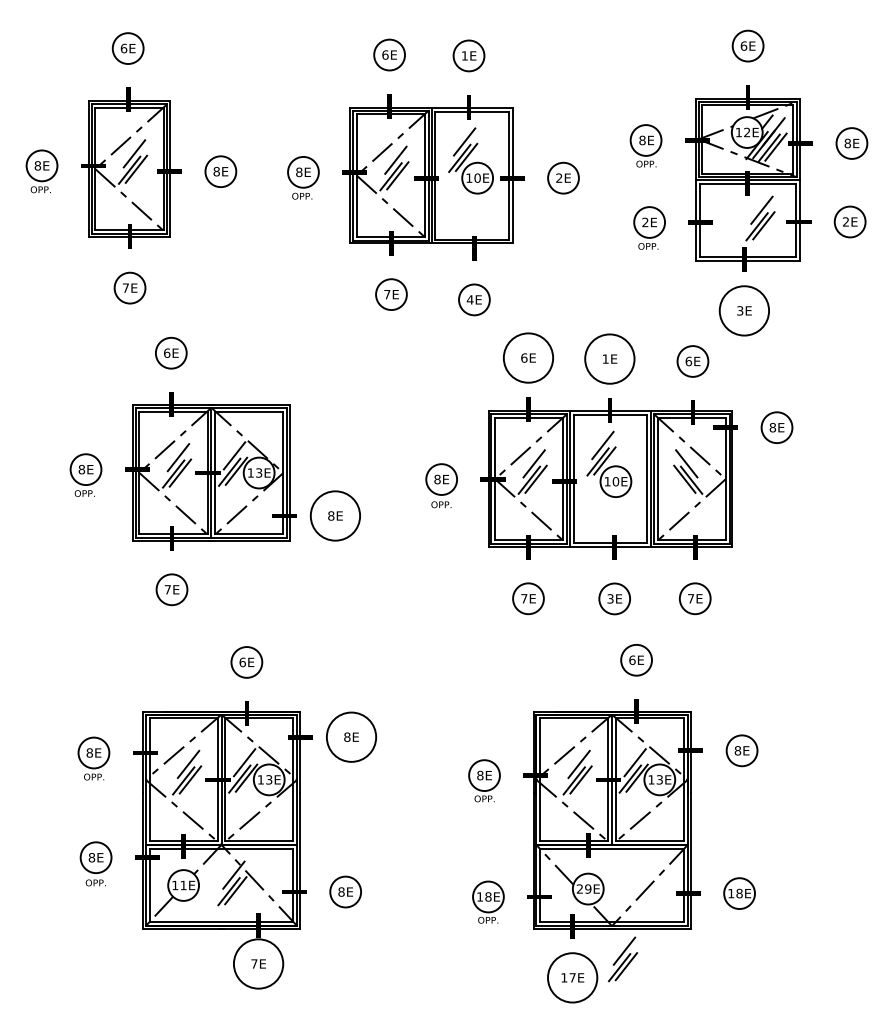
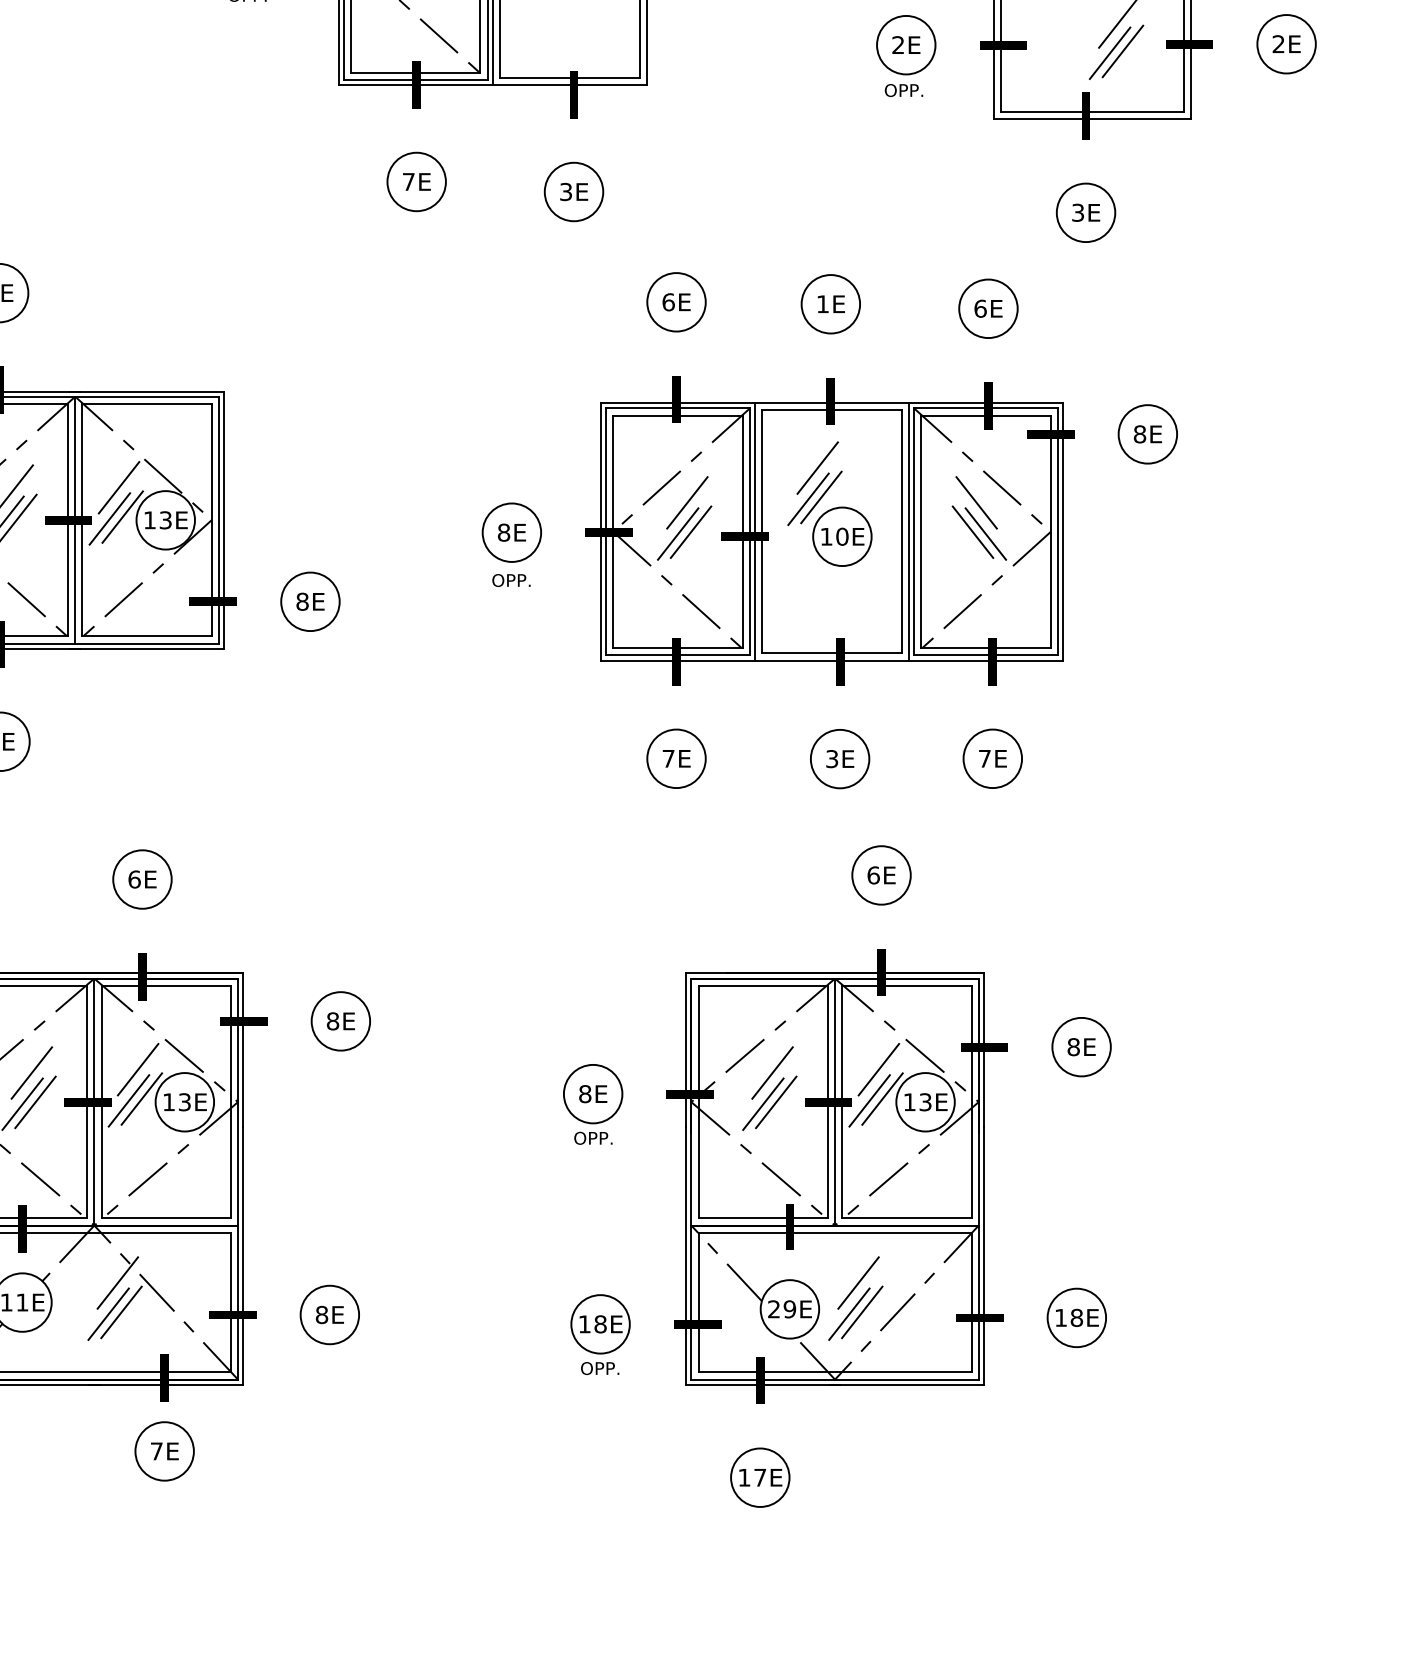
text: (469, 299) -> (564, 191), 4E -> 3E
circle: (744, 310) -> (1086, 212), size x0.62
circle: (528, 357) -> (676, 301), size x0.62
circle: (609, 358) -> (830, 303), size x0.62
circle: (335, 515) -> (310, 600), size x0.62
circle: (351, 736) -> (340, 1019), size x0.62
part: (622, 959) -> (854, 1298), moved
circle: (258, 963) -> (164, 1450), size x0.62
circle: (572, 977) -> (760, 1477), size x0.62

